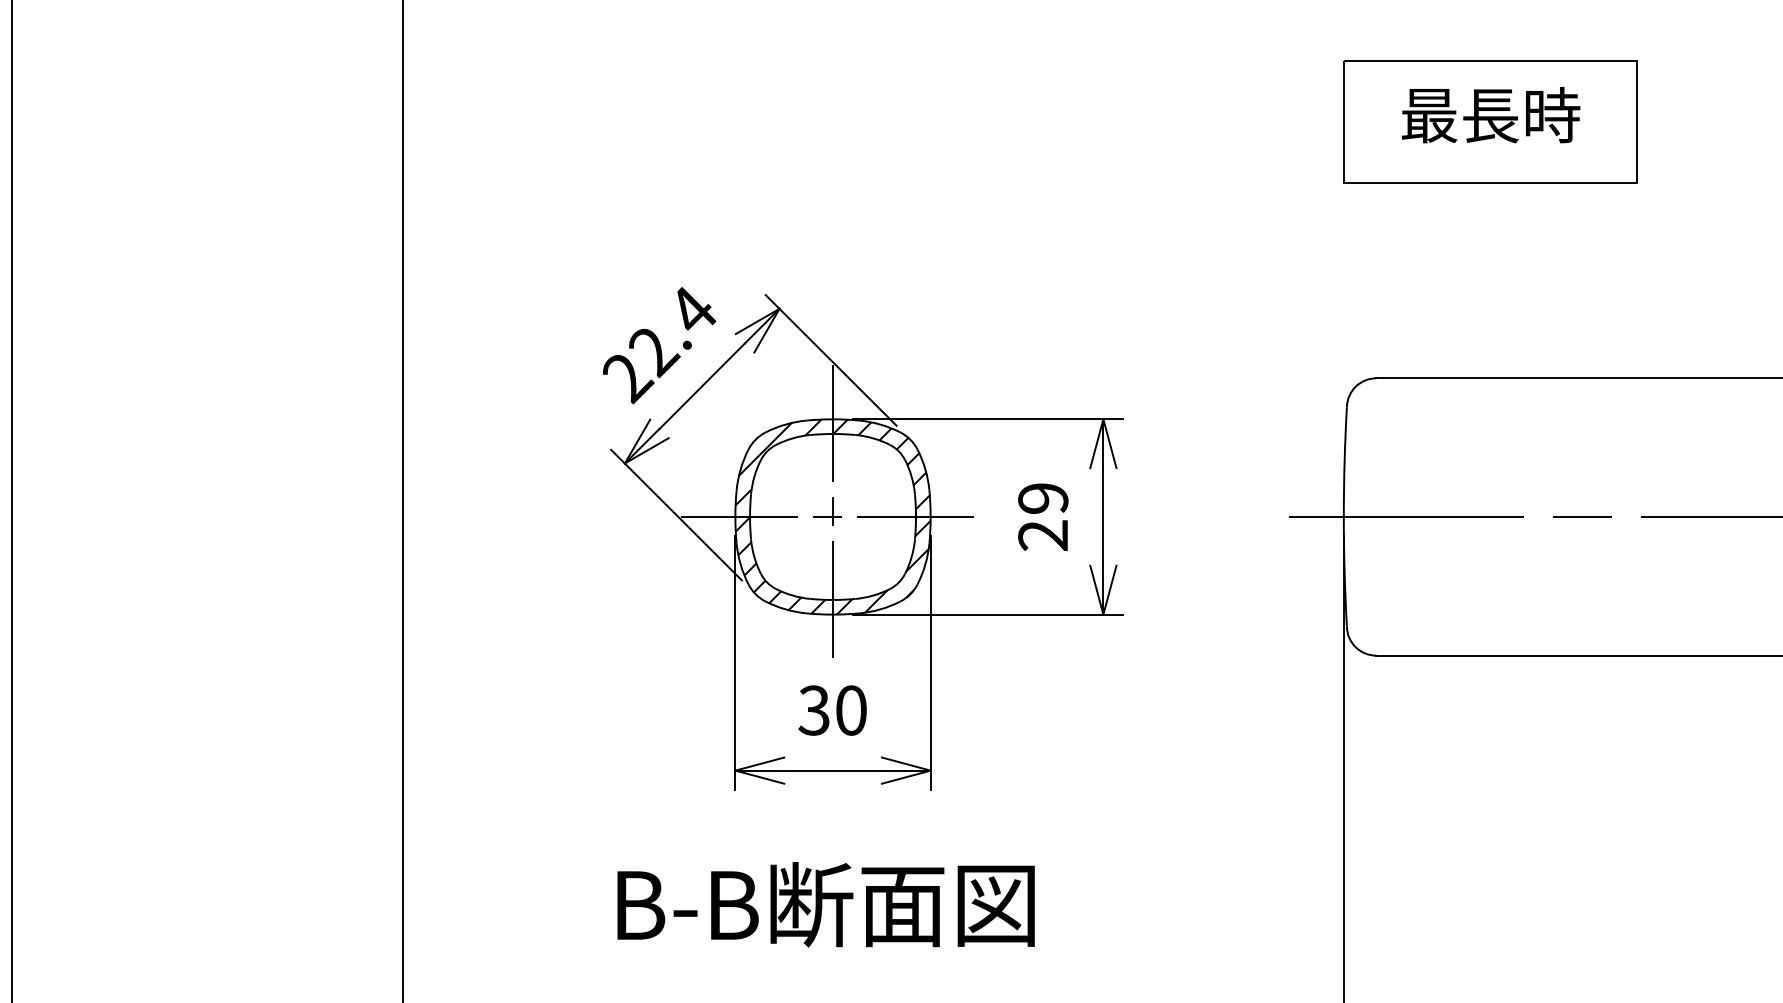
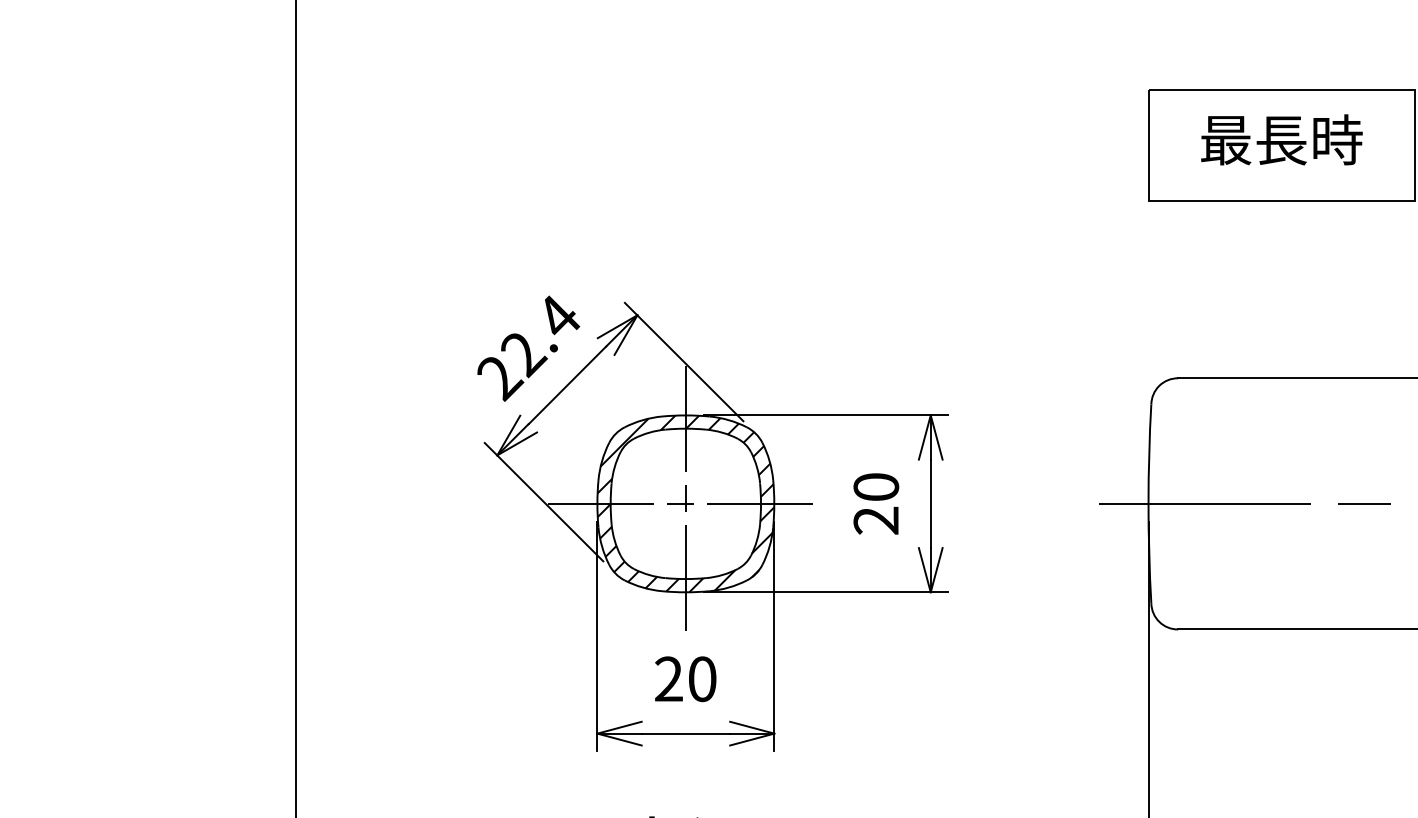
text: (1043, 498) -> (876, 487), 29 -> 20
text: (813, 710) -> (668, 679), 30 -> 20

